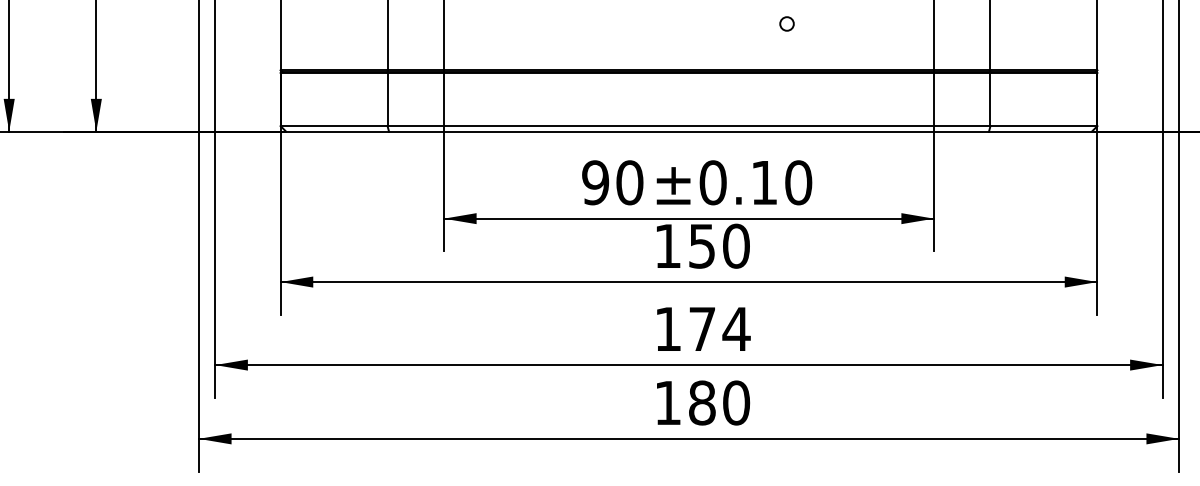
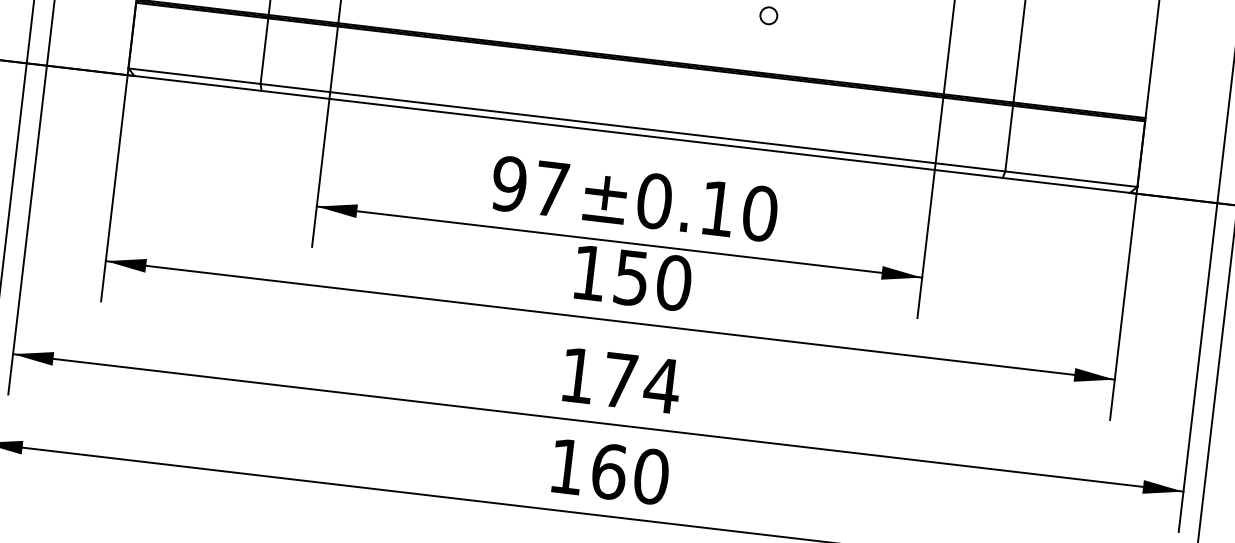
text: (629, 182) -> (551, 188), 90 -> 97
text: (702, 402) -> (609, 471), 180 -> 160

